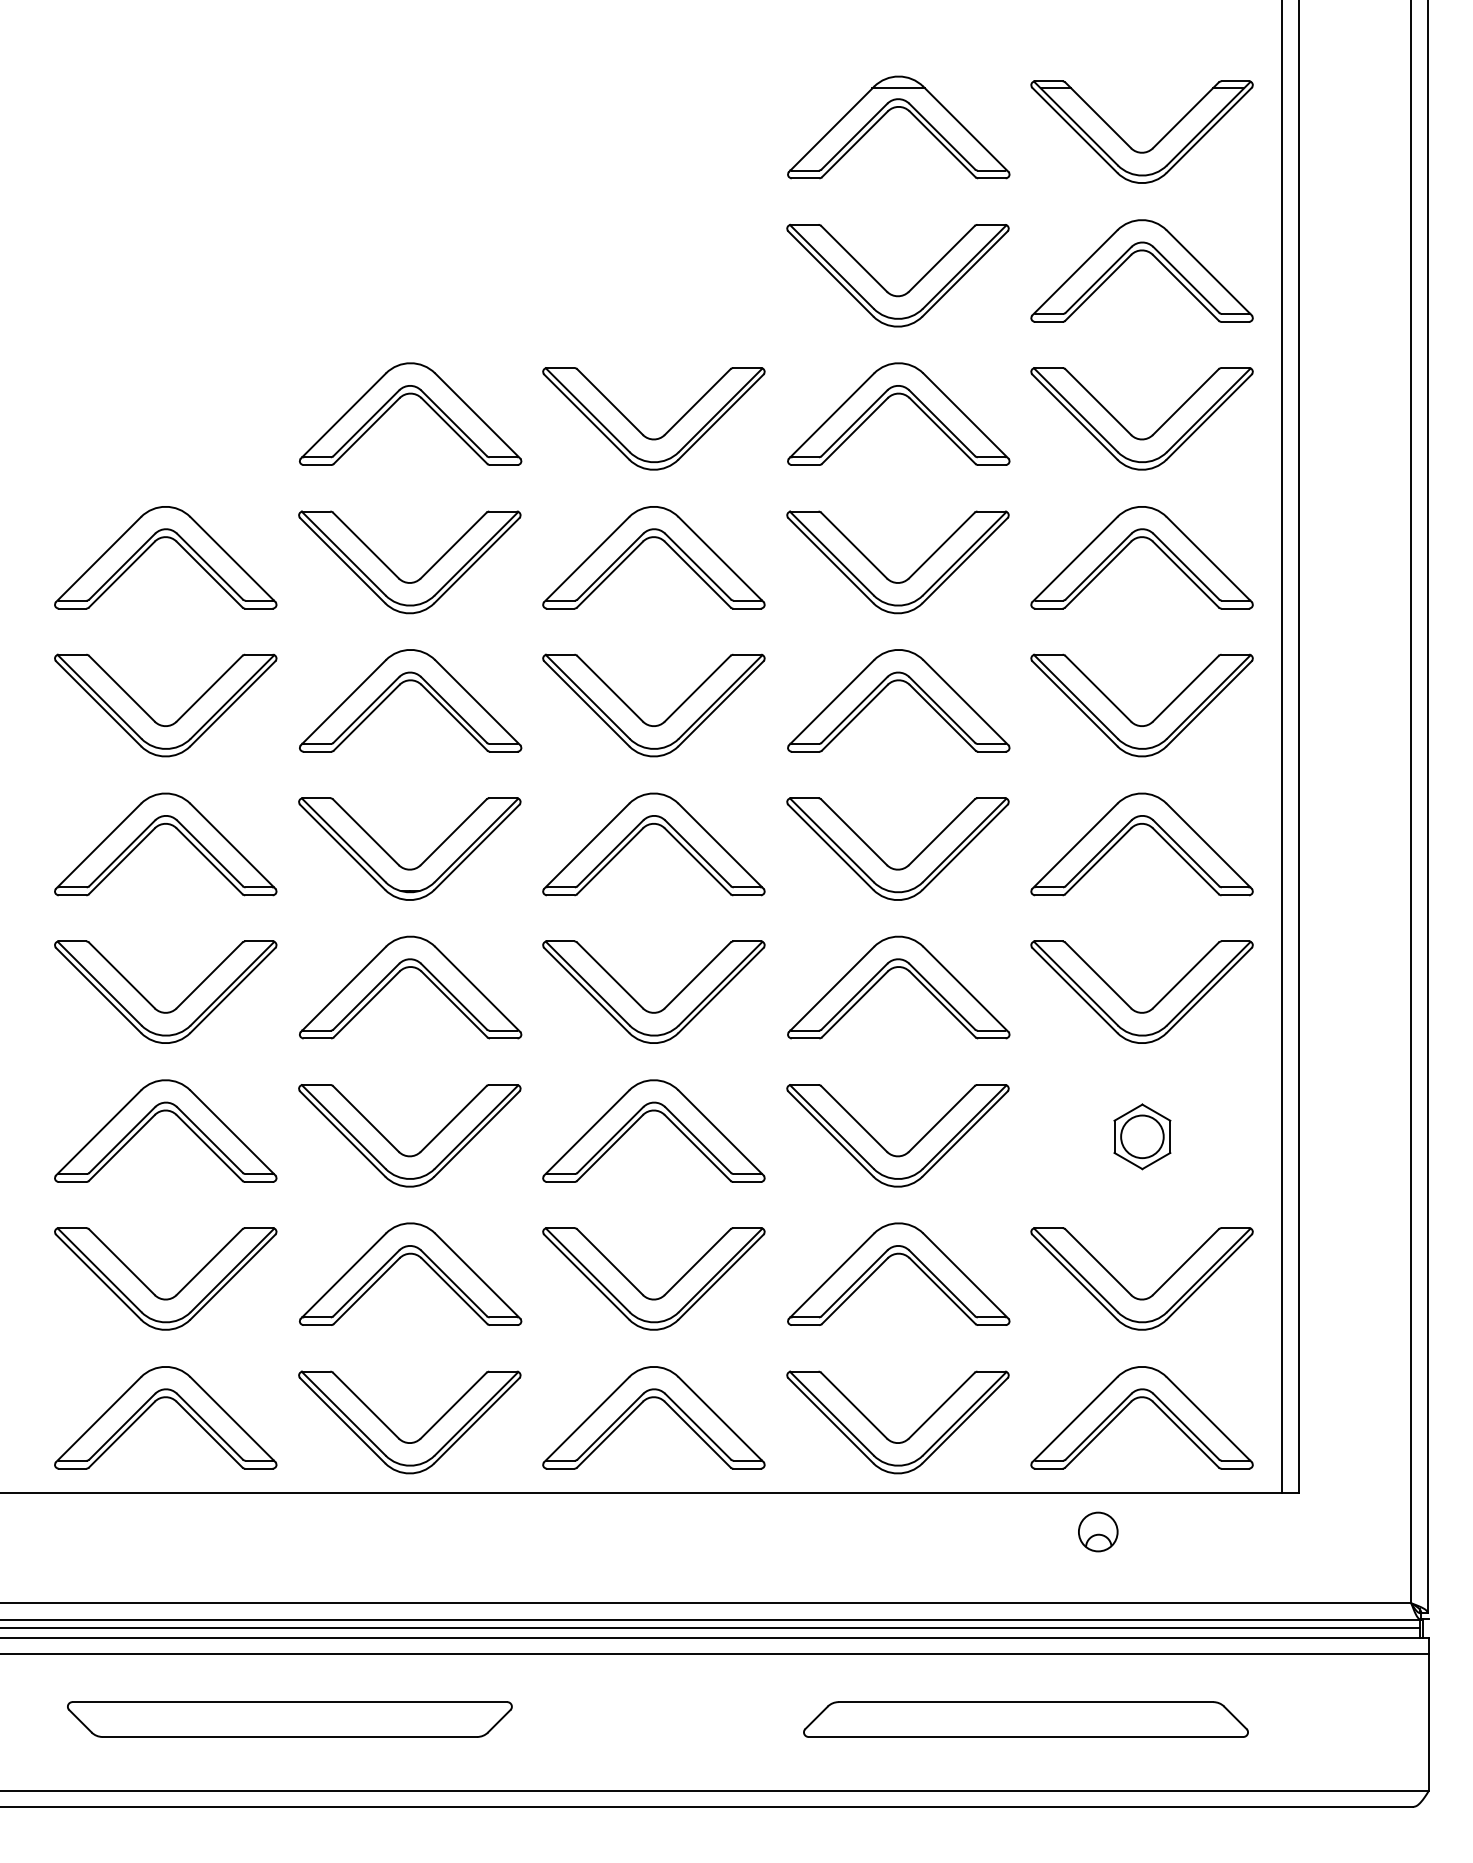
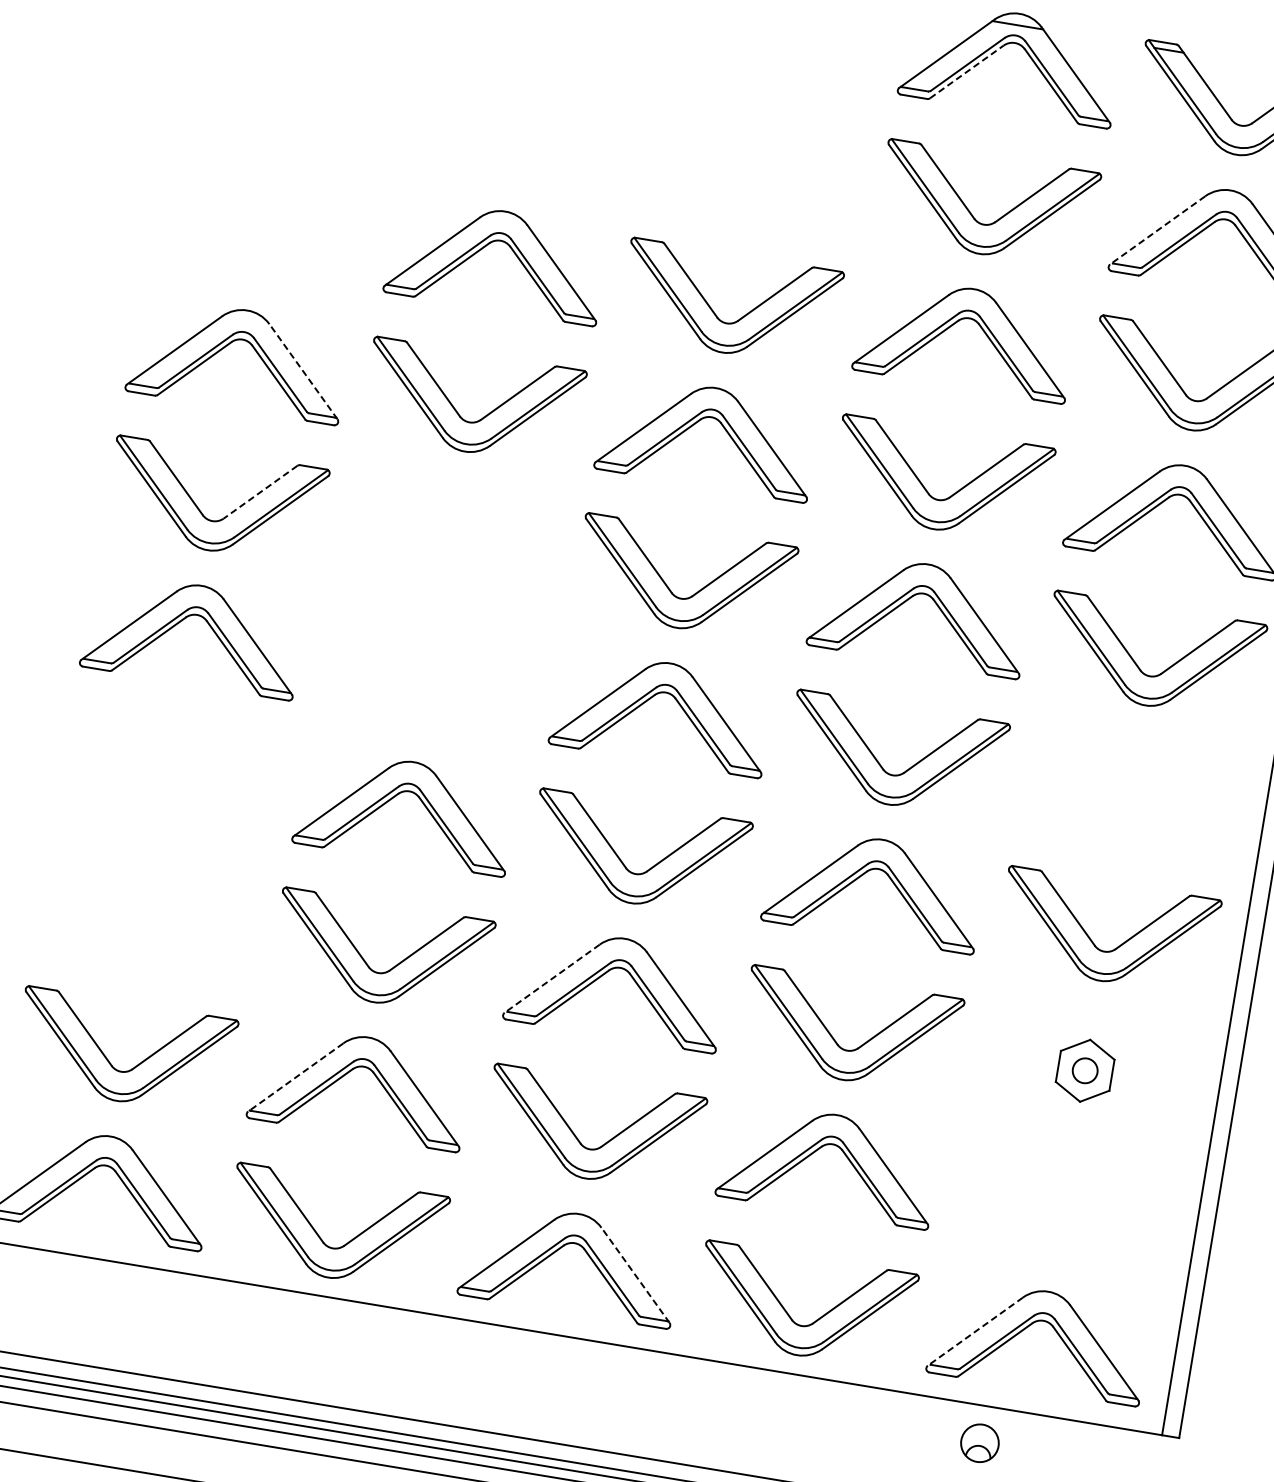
line: (854, 144) -> (966, 72), solid -> dashed
line: (1074, 273) -> (1157, 230), solid -> dashed
line: (232, 559) -> (303, 371), solid -> dashed
part: (398, 687) -> (442, 521), removed
line: (209, 688) -> (260, 491), solid -> dashed
part: (1129, 831) -> (1121, 775), removed
part: (396, 861) -> (412, 687), removed
part: (152, 1004) -> (155, 786), removed
part: (153, 1117) -> (138, 895), removed
line: (586, 1133) -> (551, 979), solid -> dashed
circle: (1142, 1136) -> (1085, 1070), size x0.6
line: (343, 1276) -> (295, 1077), solid -> dashed
part: (1132, 1294) -> (1050, 1220), removed
line: (720, 1419) -> (635, 1275), solid -> dashed
line: (1074, 1419) -> (975, 1331), solid -> dashed

